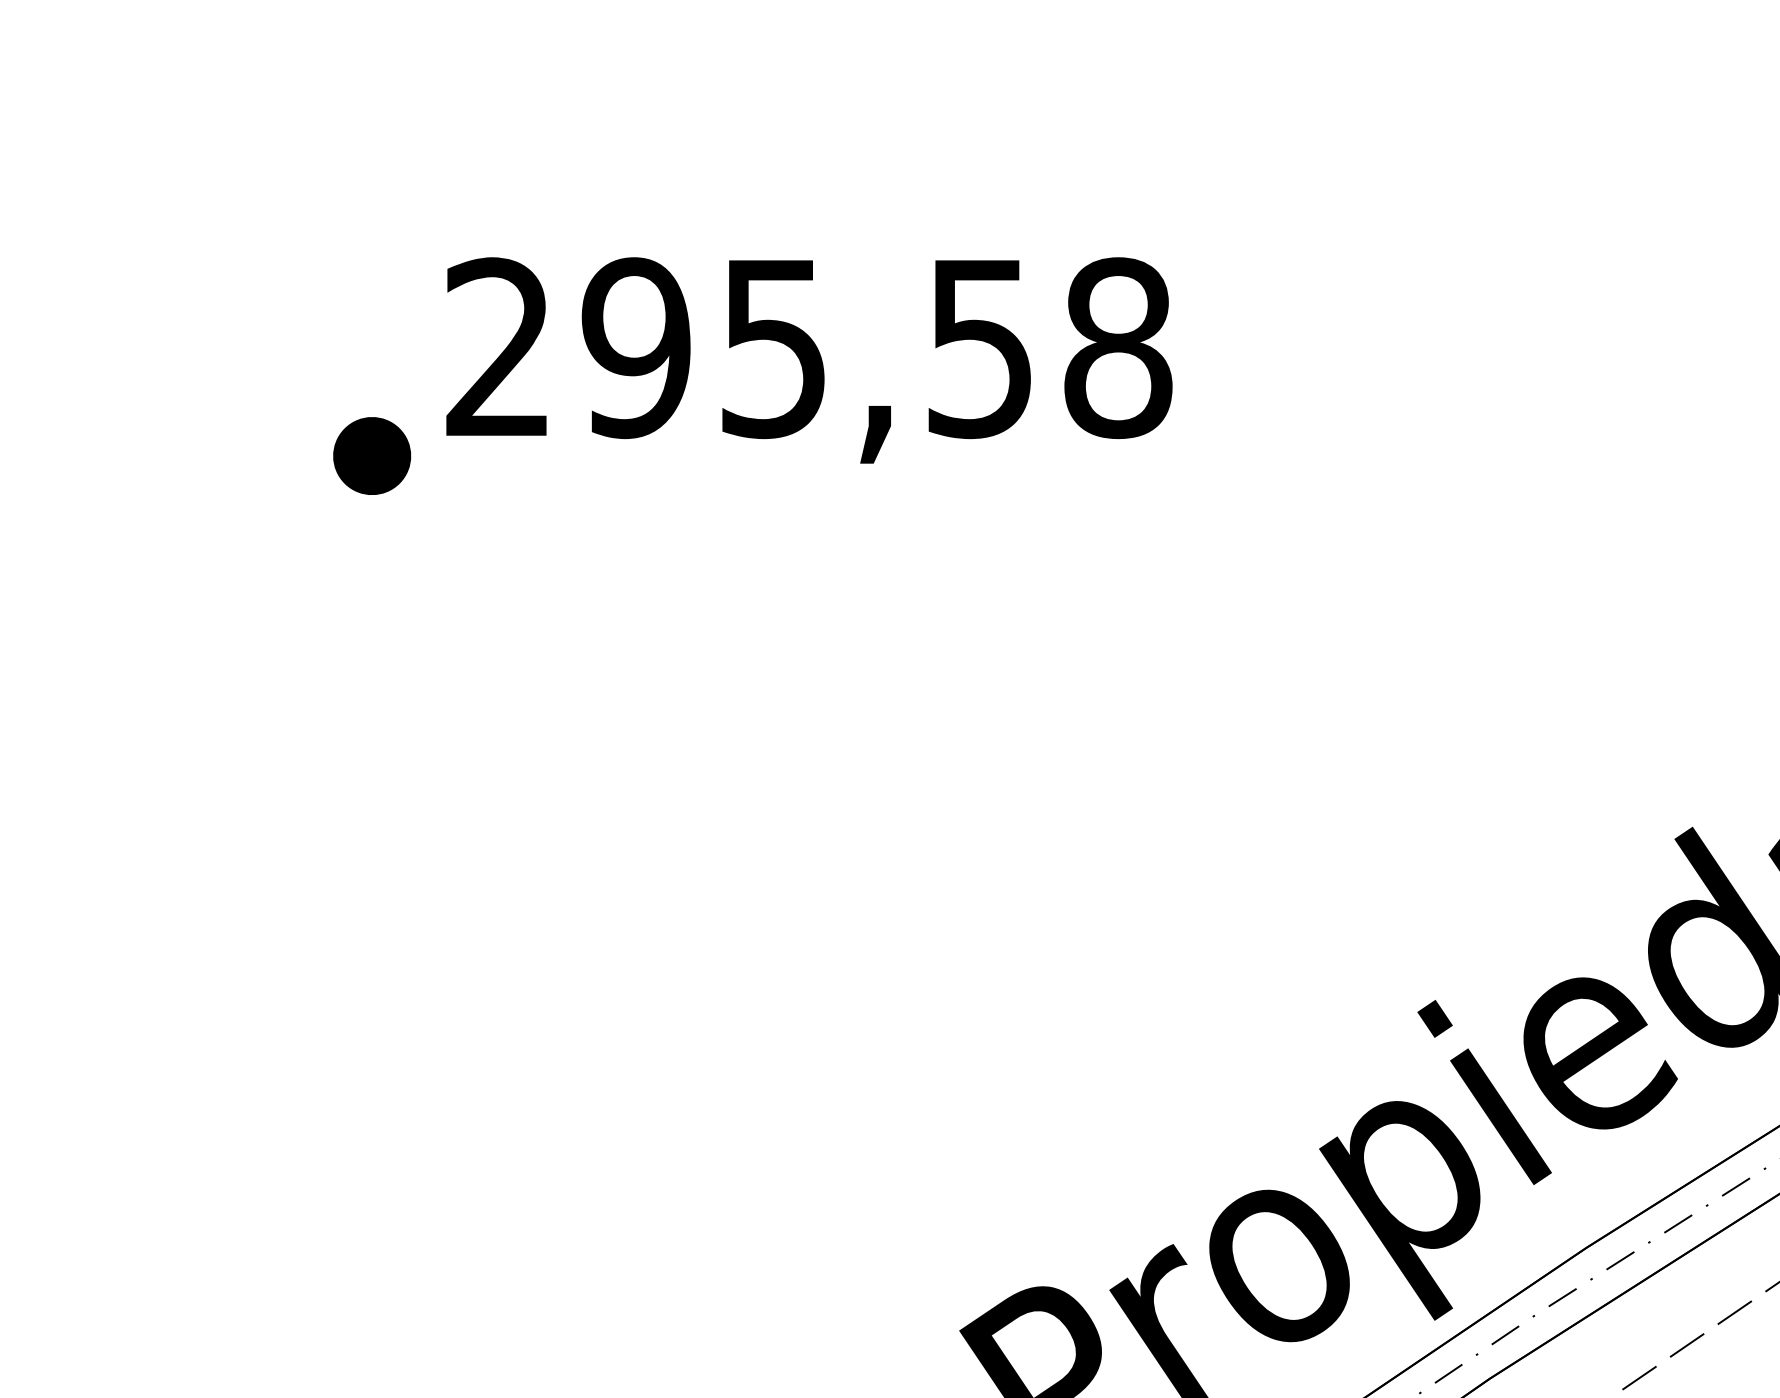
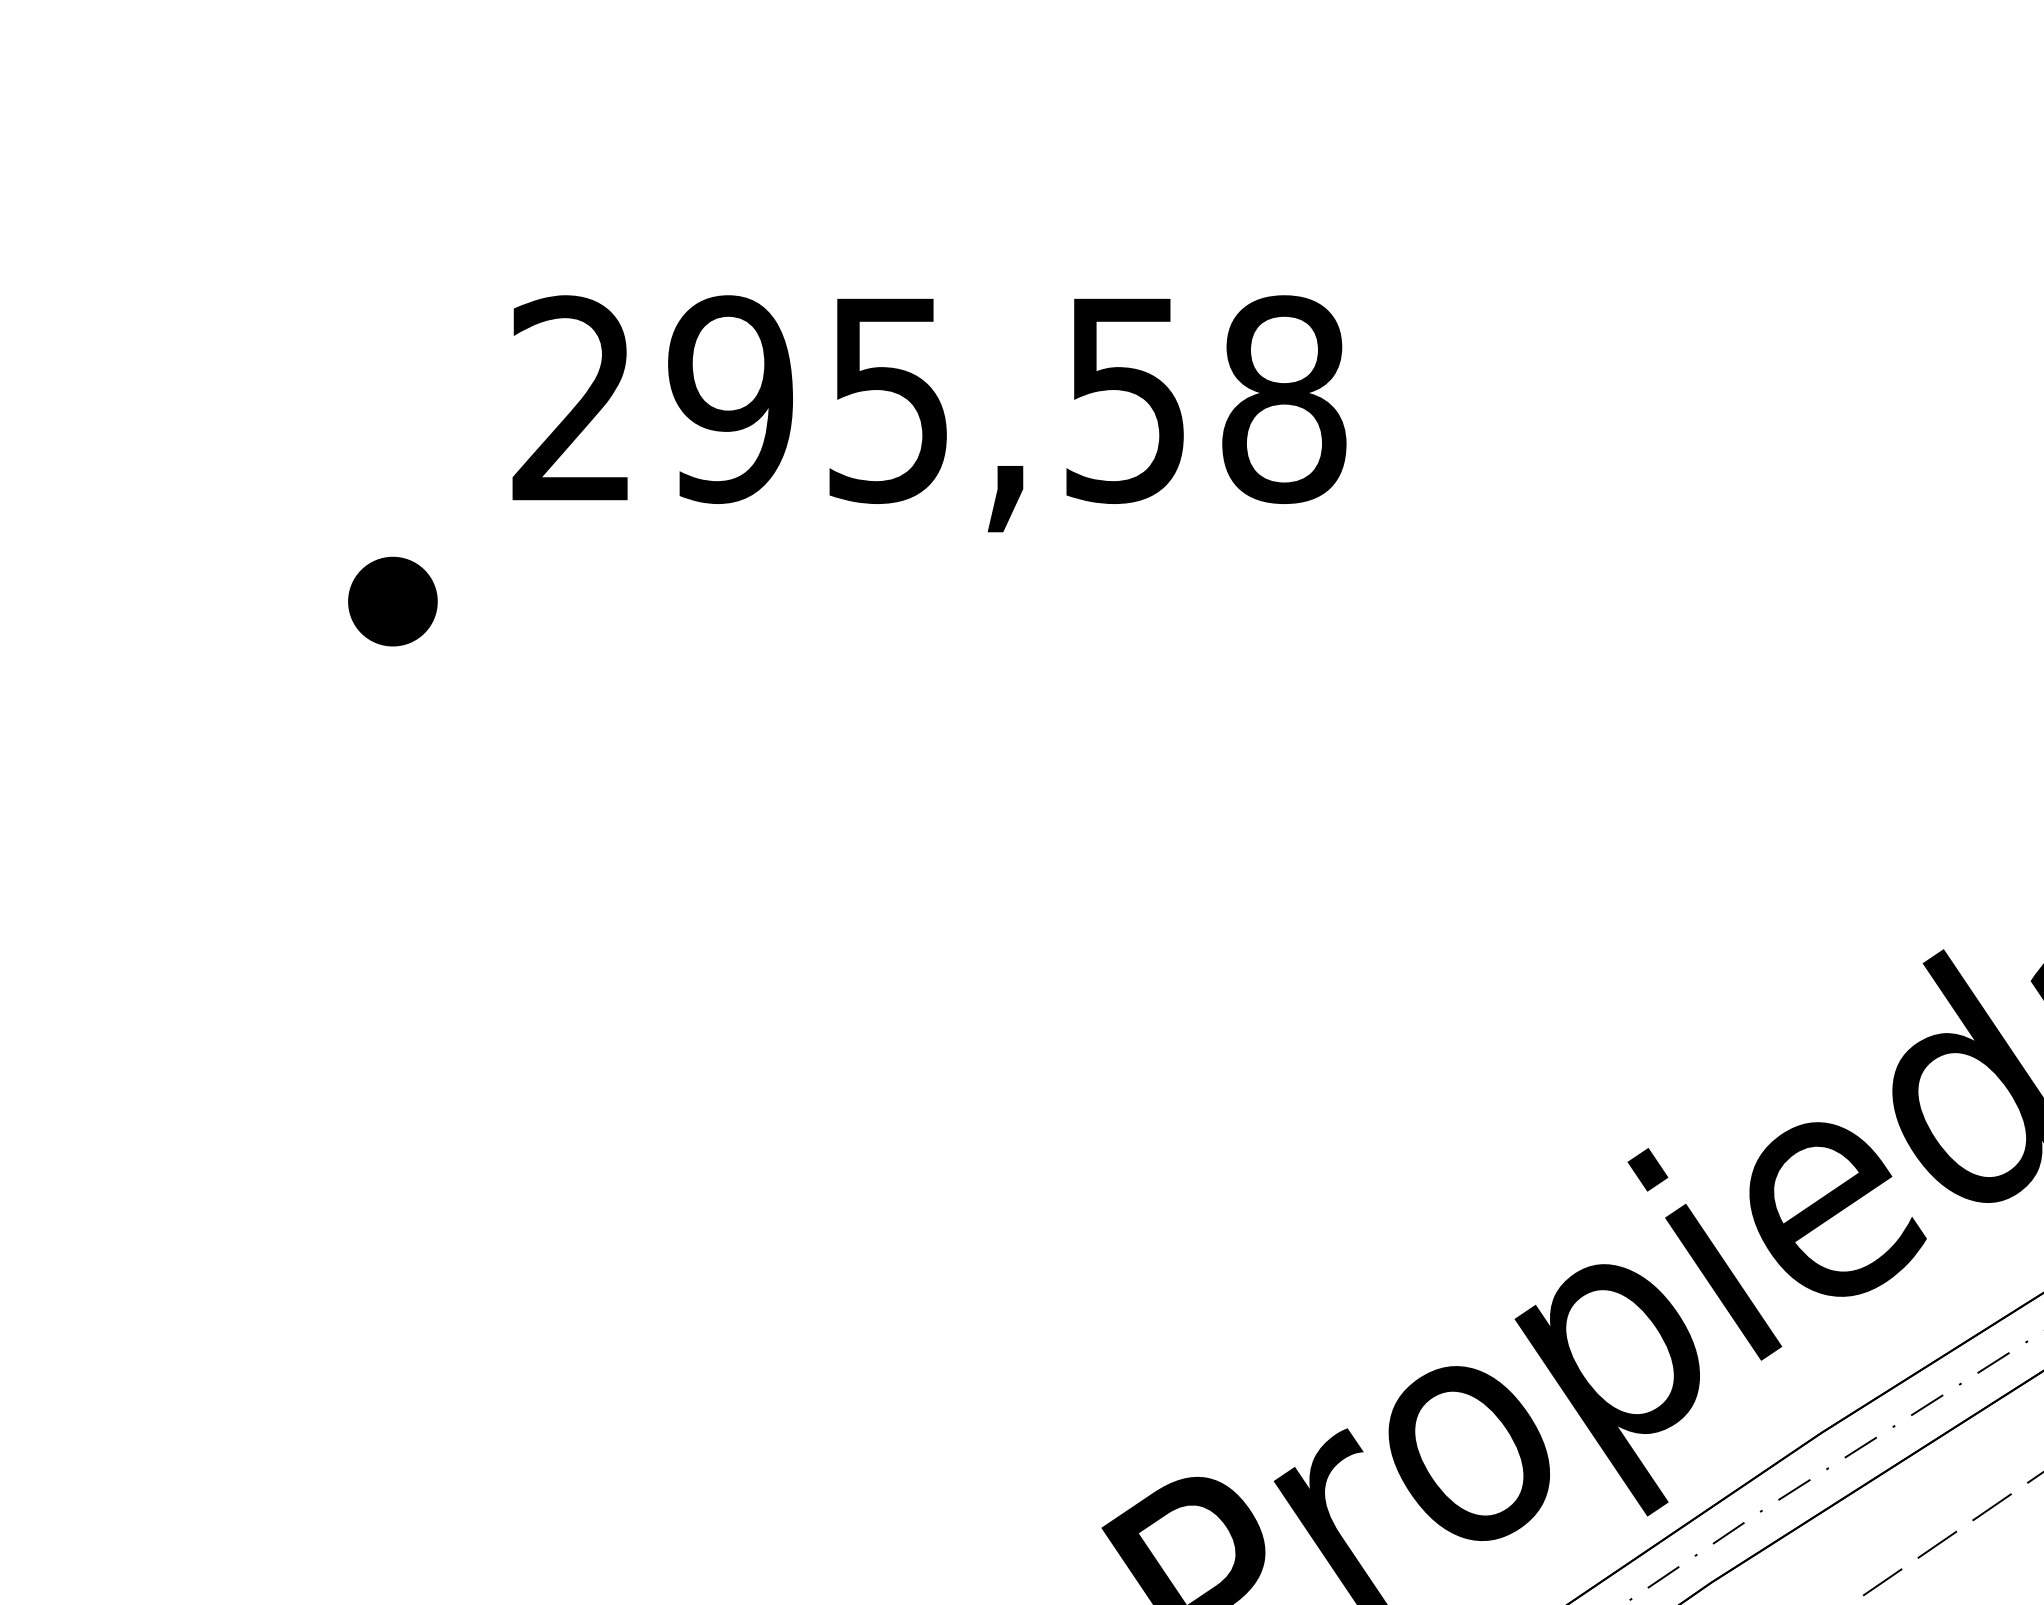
part: (372, 455) -> (393, 600), moved

